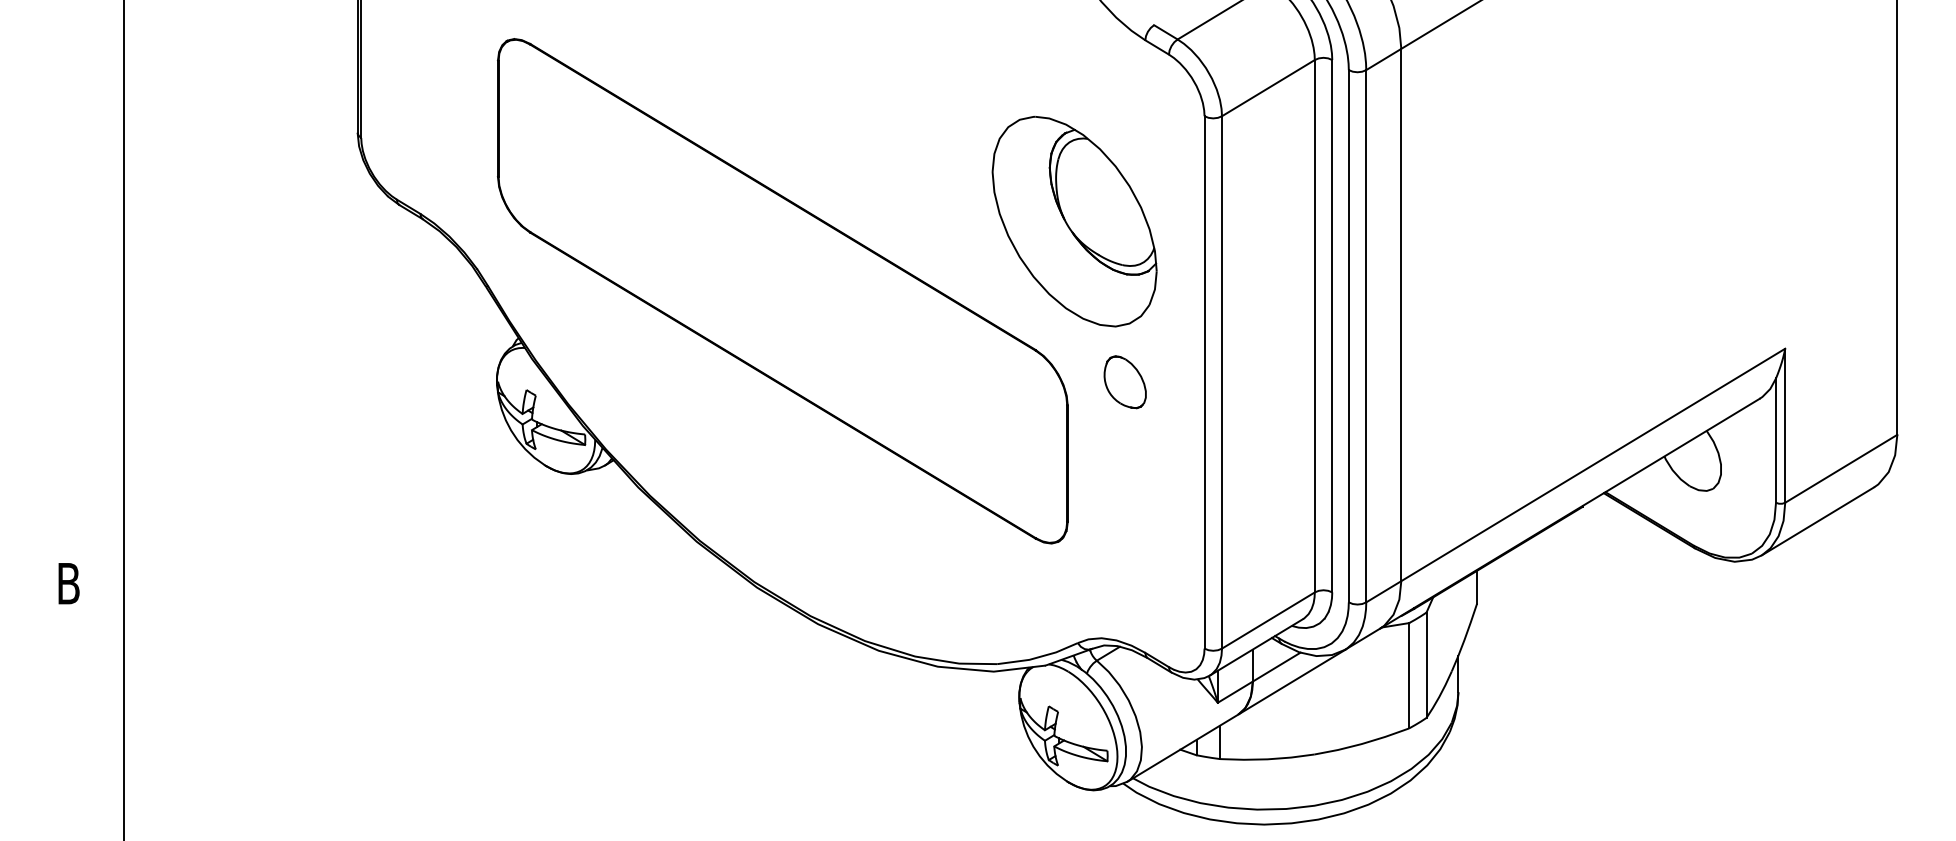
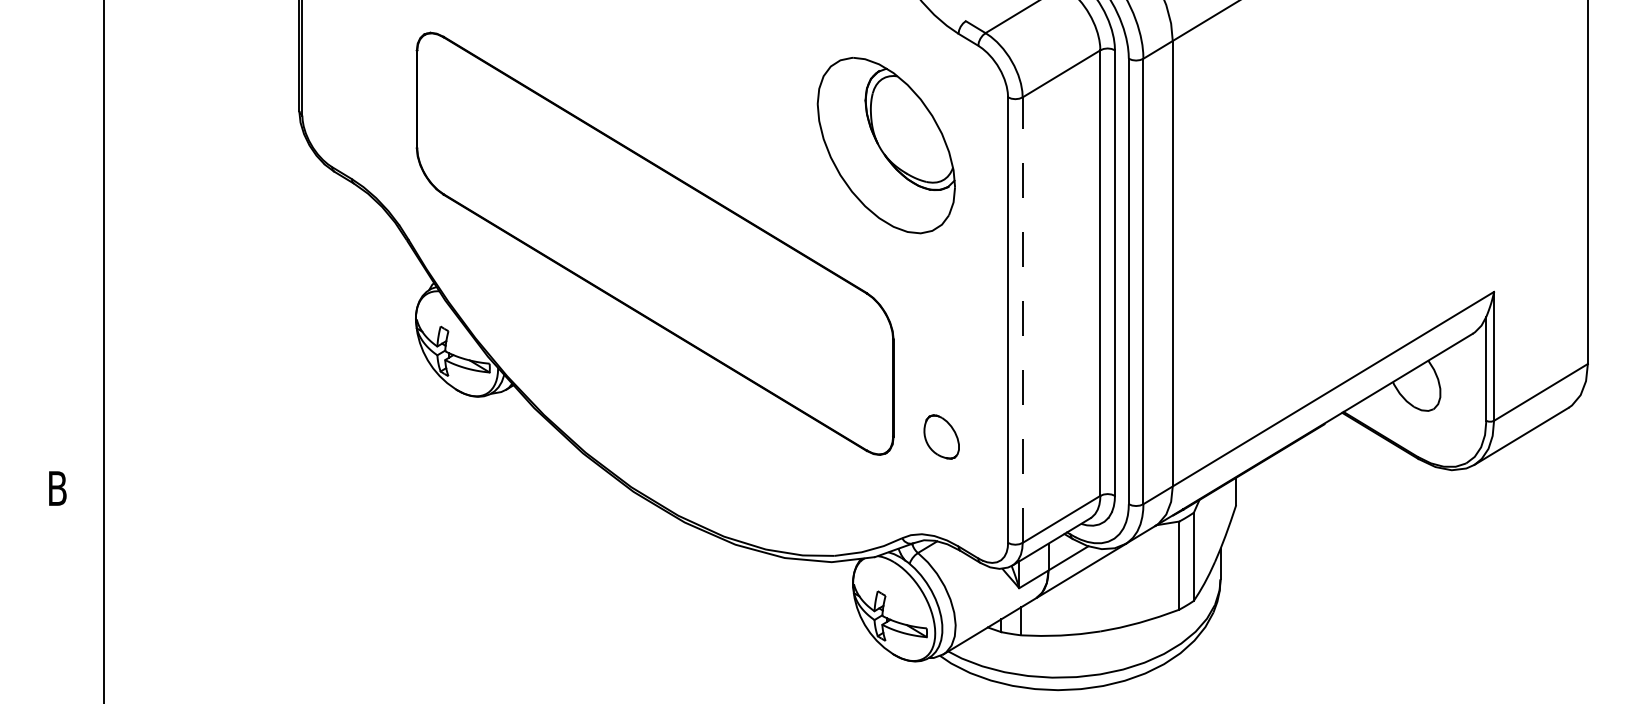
part: (1073, 221) -> (885, 145), moved
part: (1124, 381) -> (941, 436), moved
line: (1221, 382) -> (1022, 320), solid -> dashed

